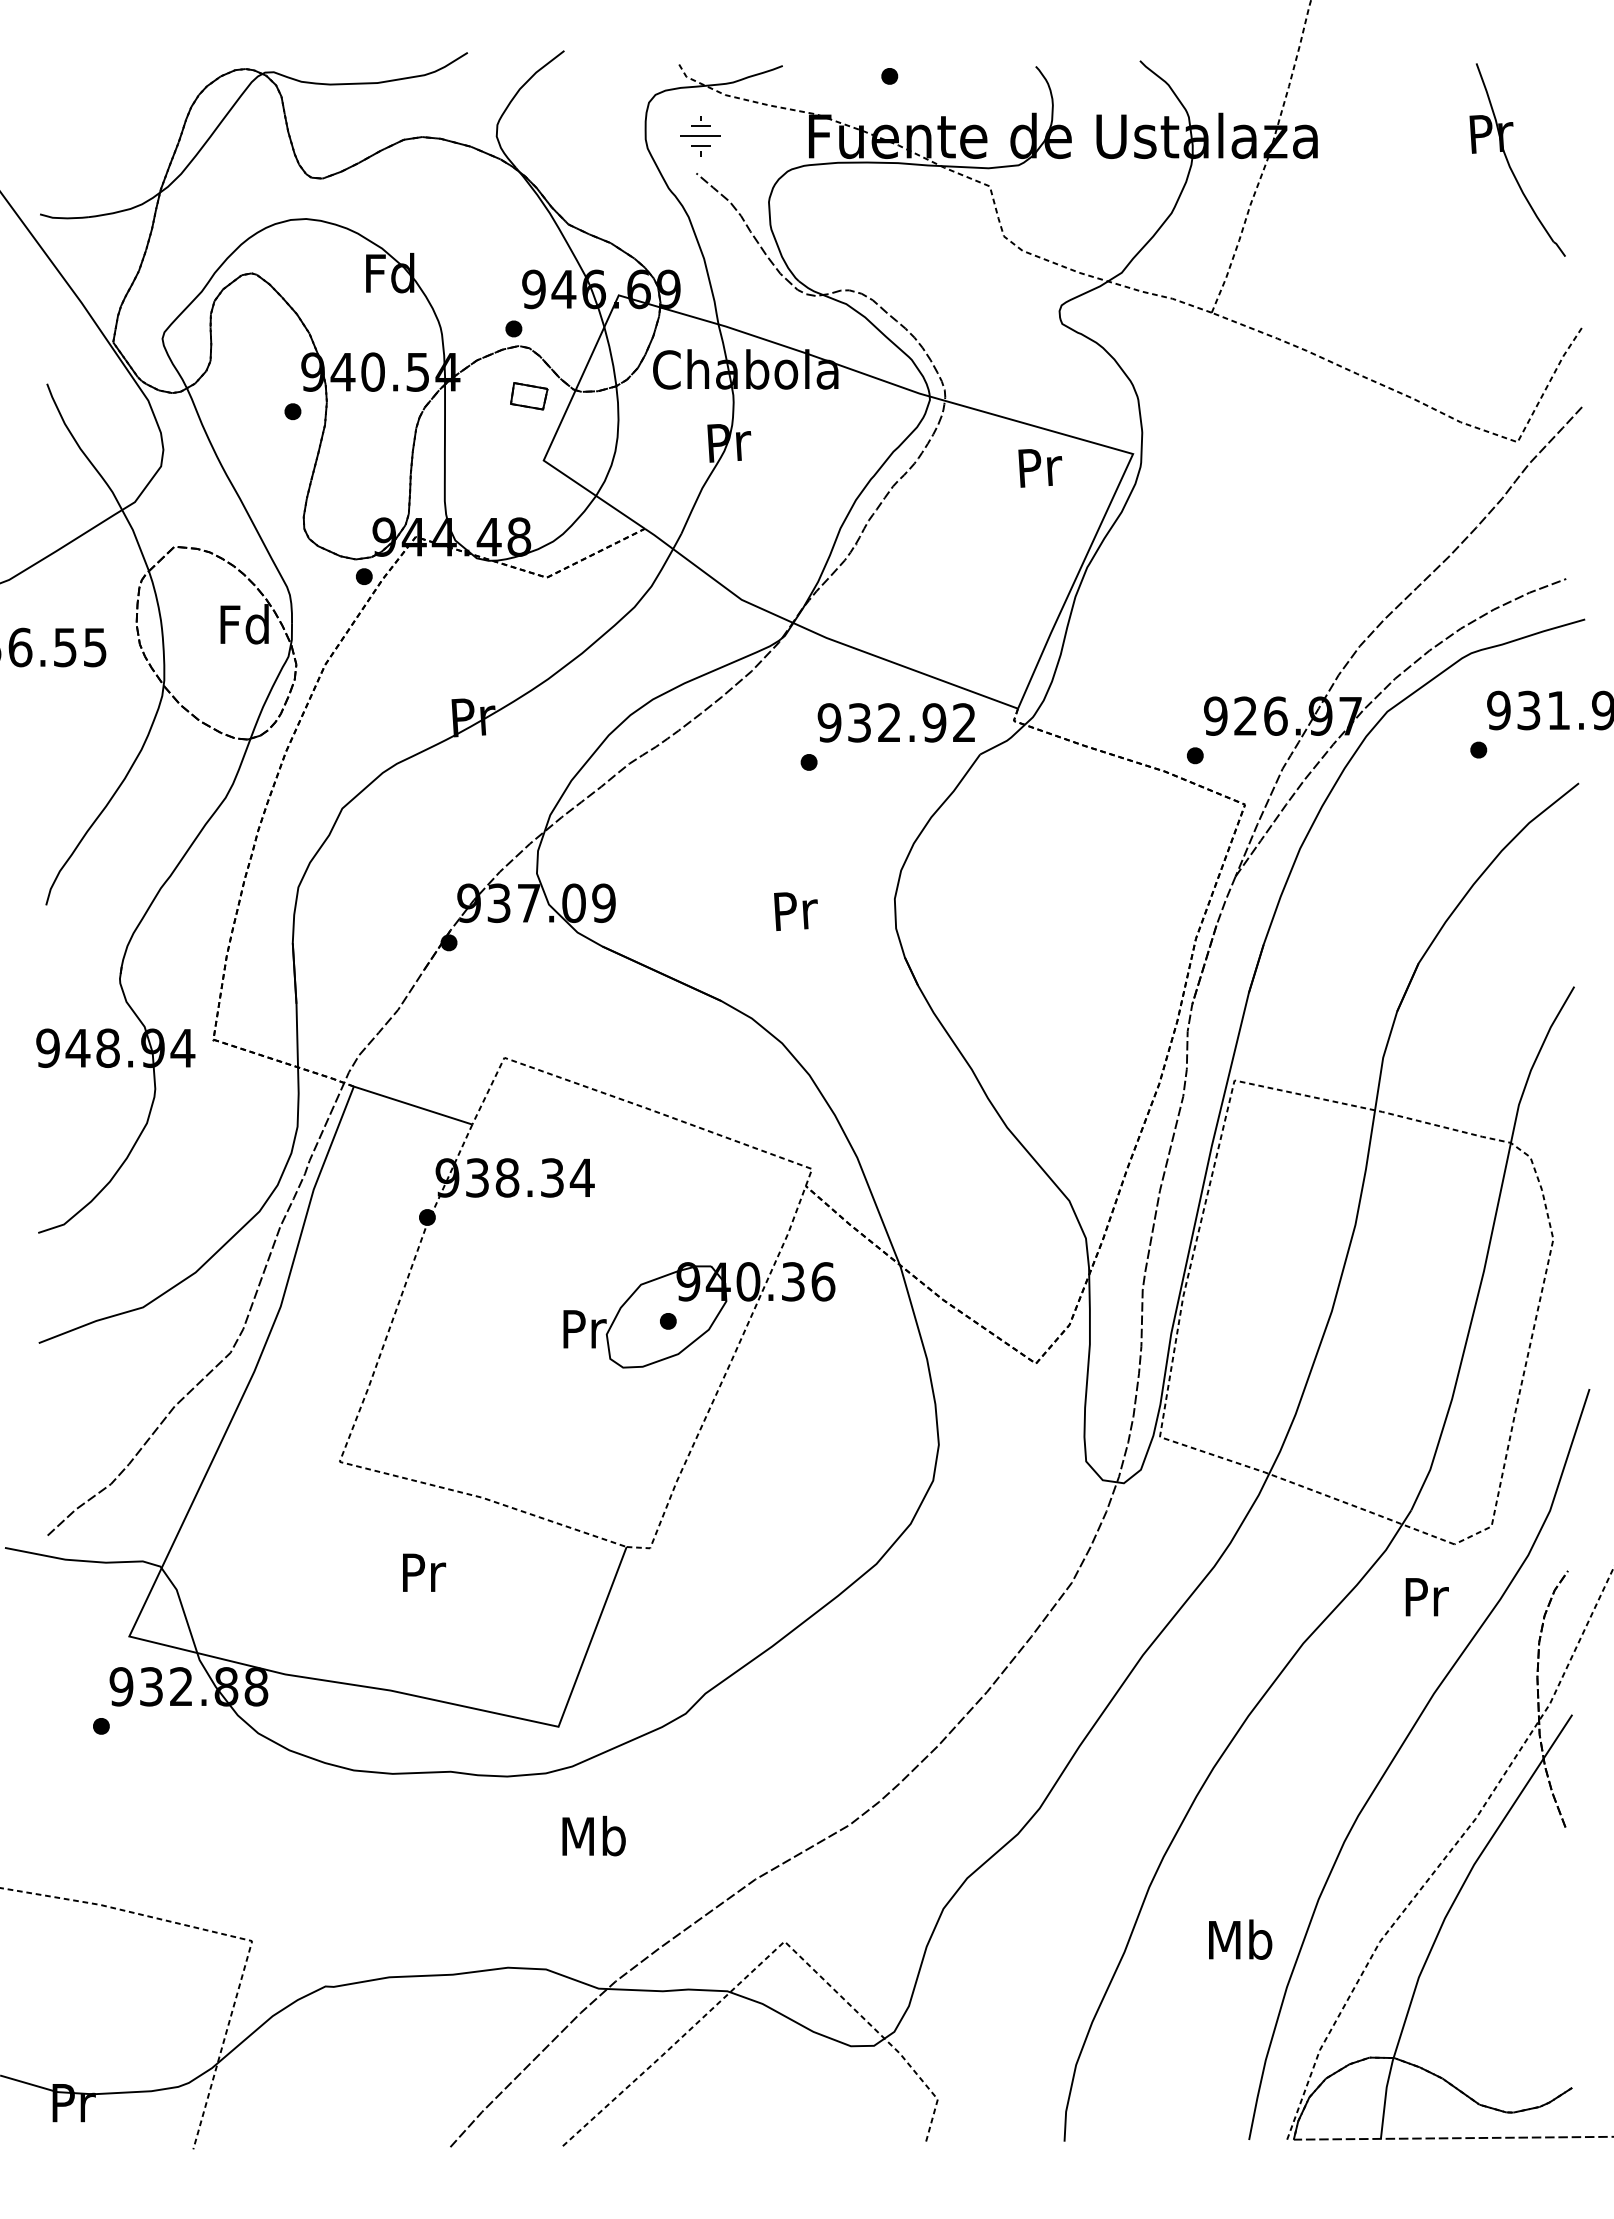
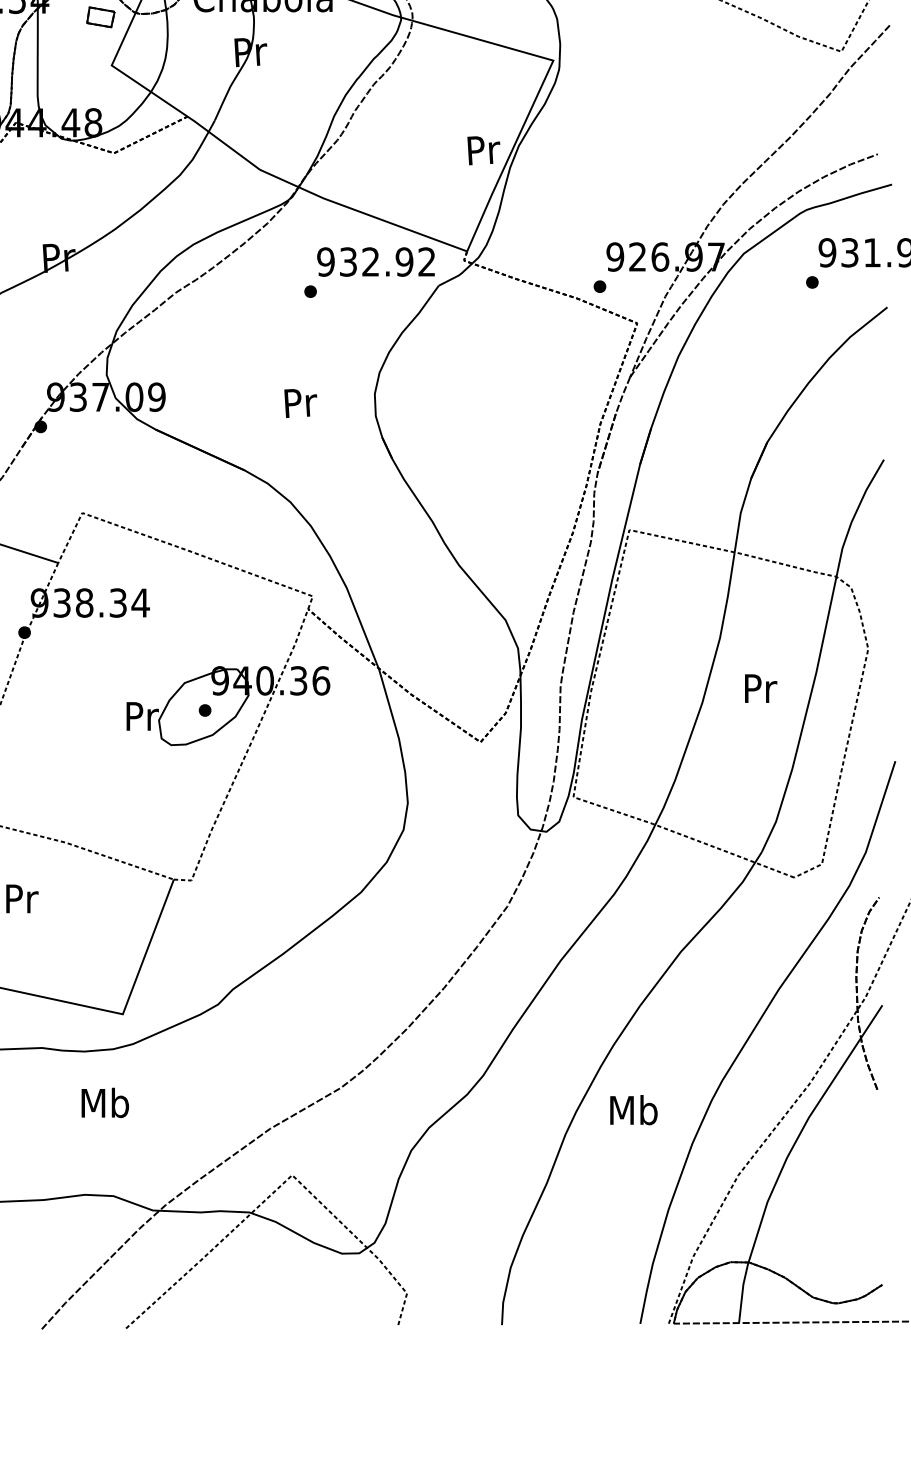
text: (1040, 468) -> (483, 150), moved
text: (1426, 1597) -> (760, 688), moved
text: (593, 1835) -> (104, 1102), moved
text: (1240, 1939) -> (633, 1109), moved

